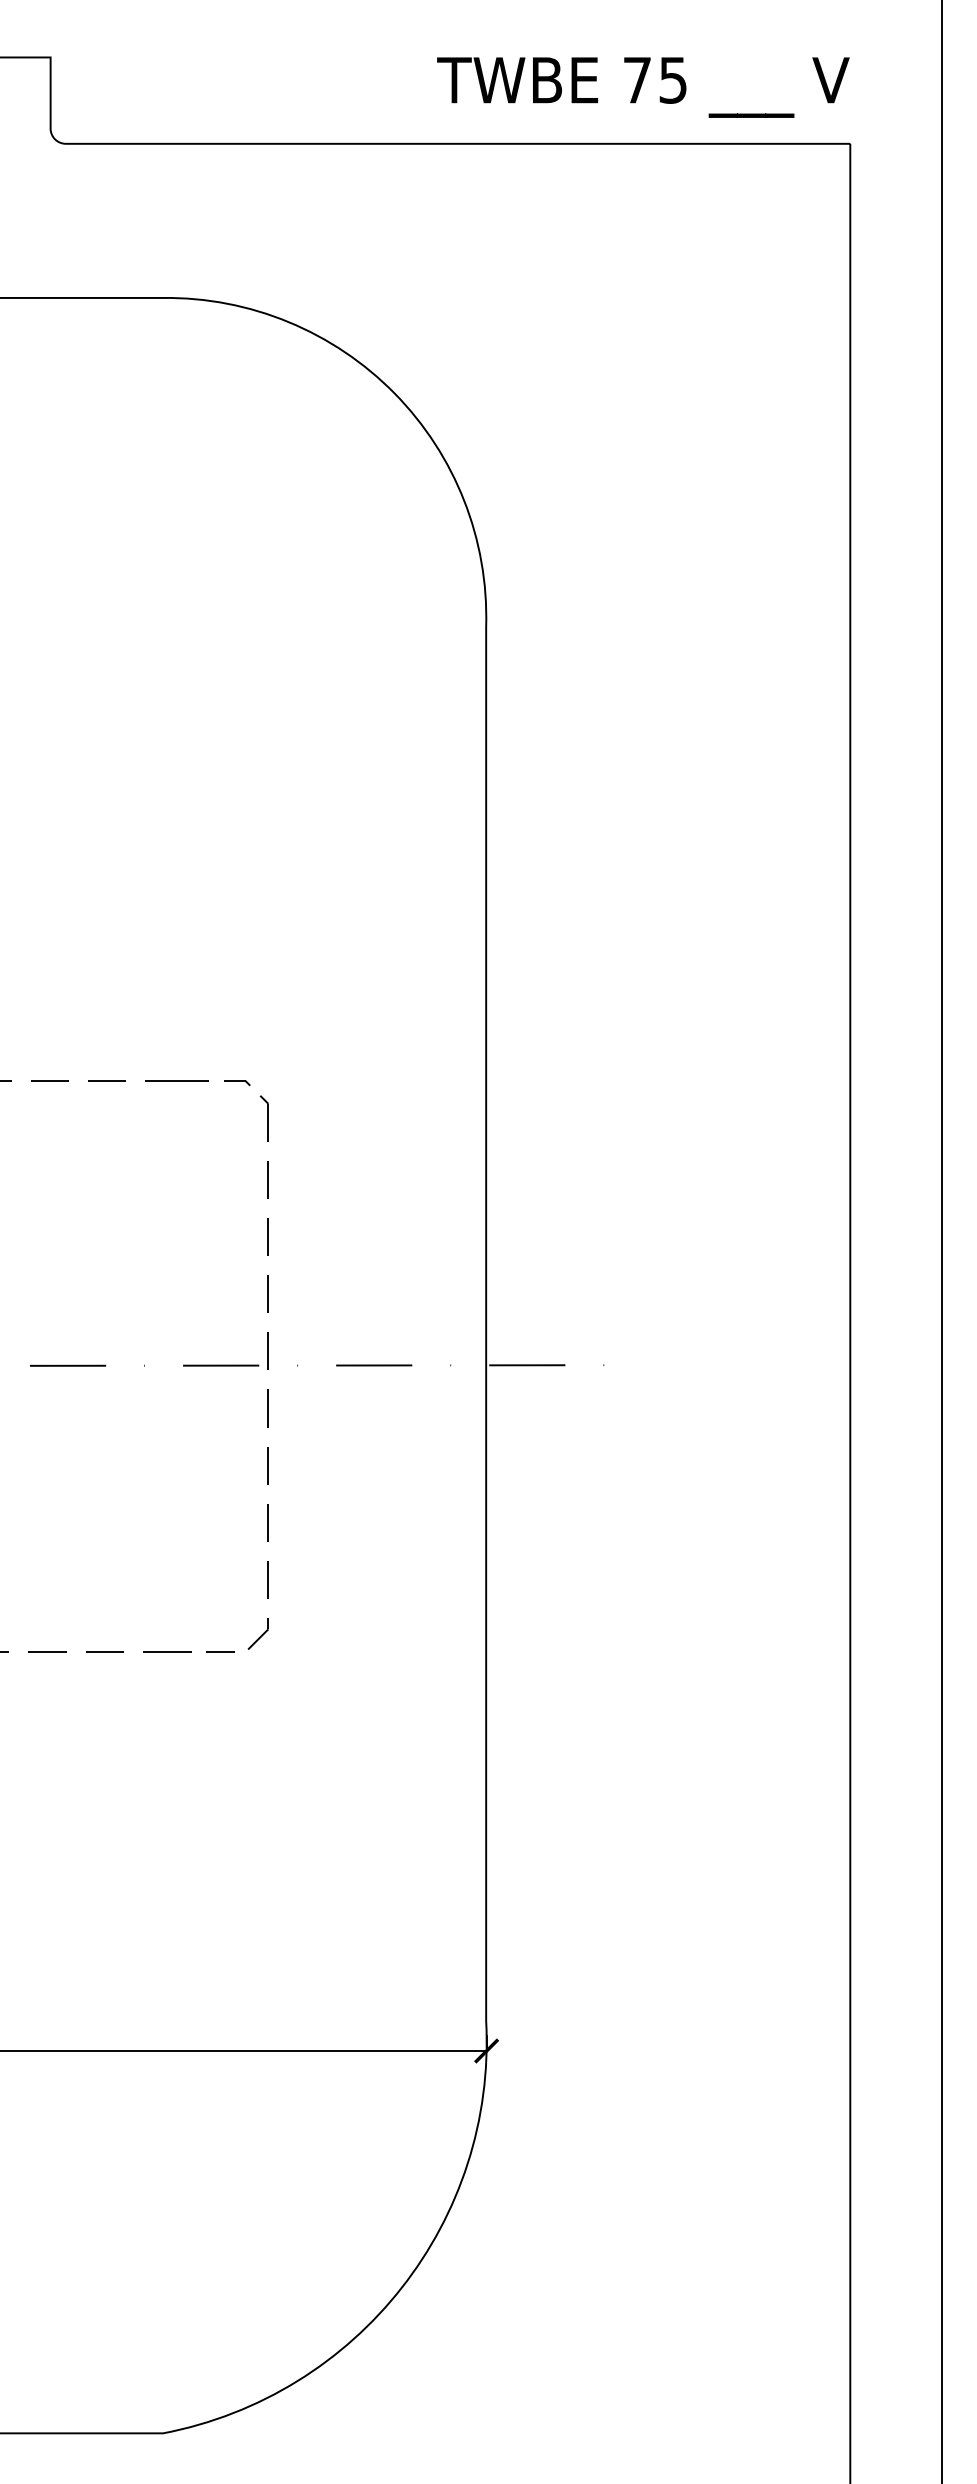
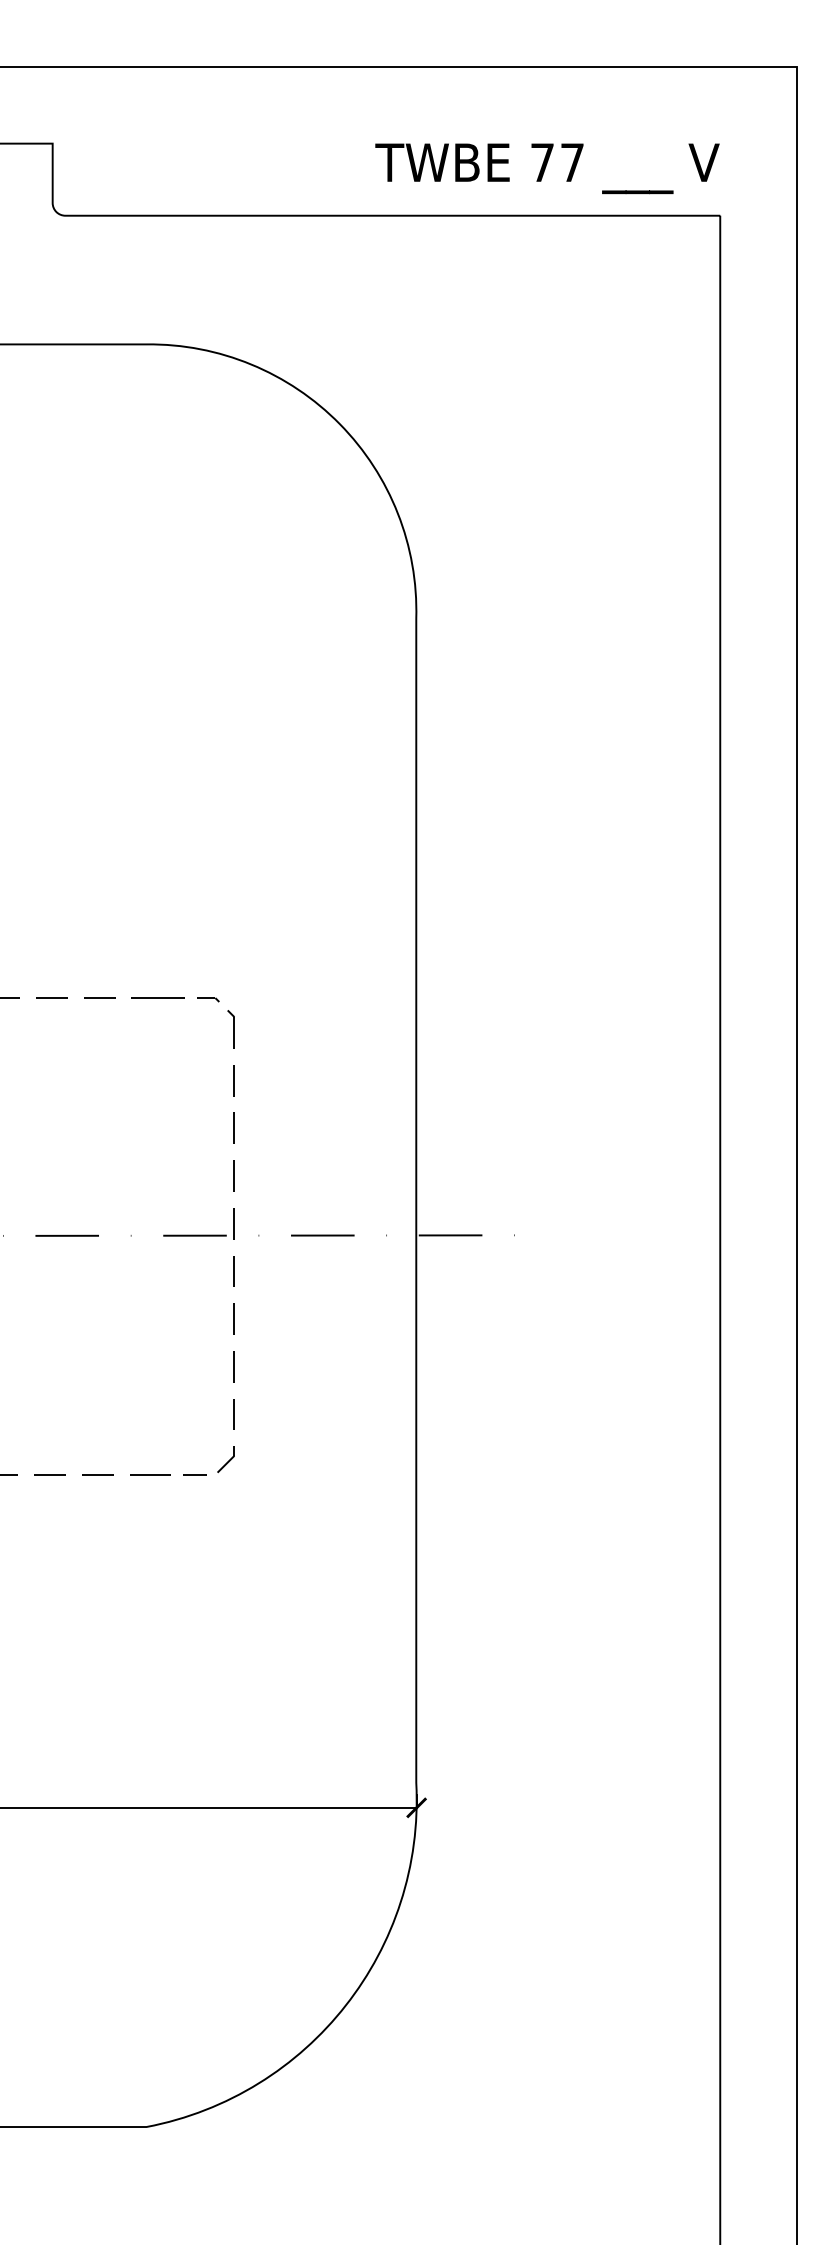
text: (673, 80) -> (572, 162), 75 -> 77

